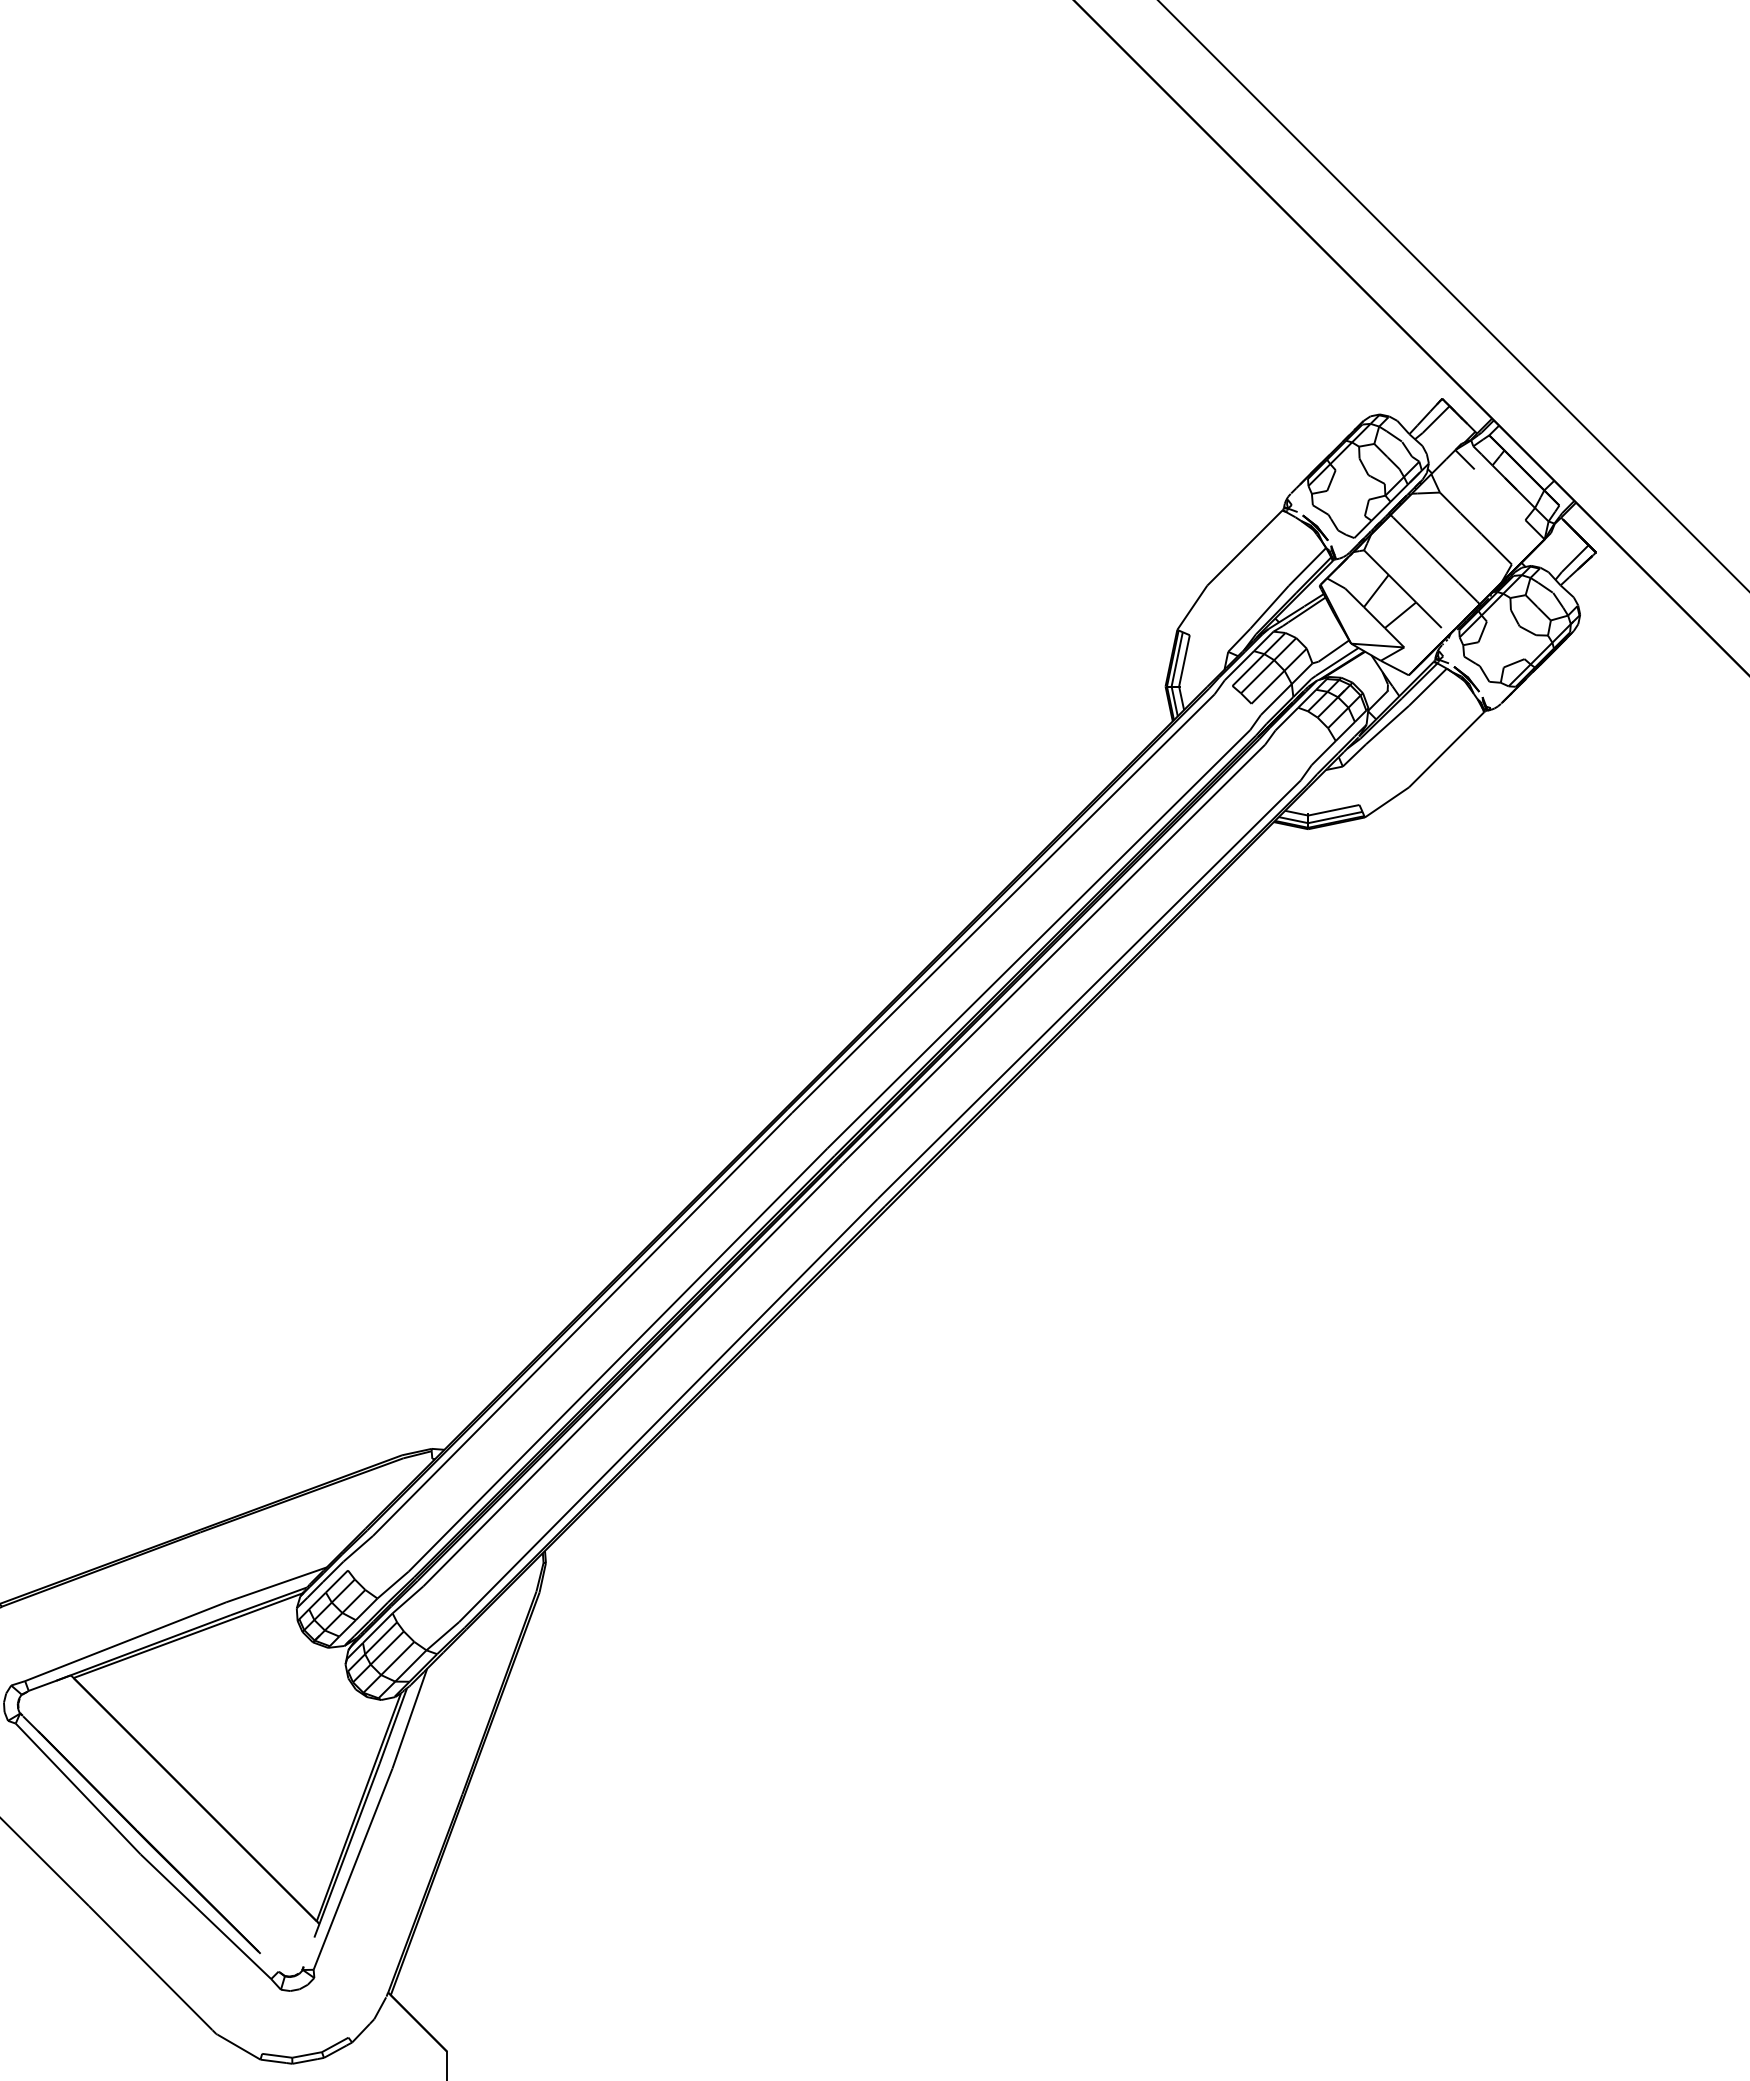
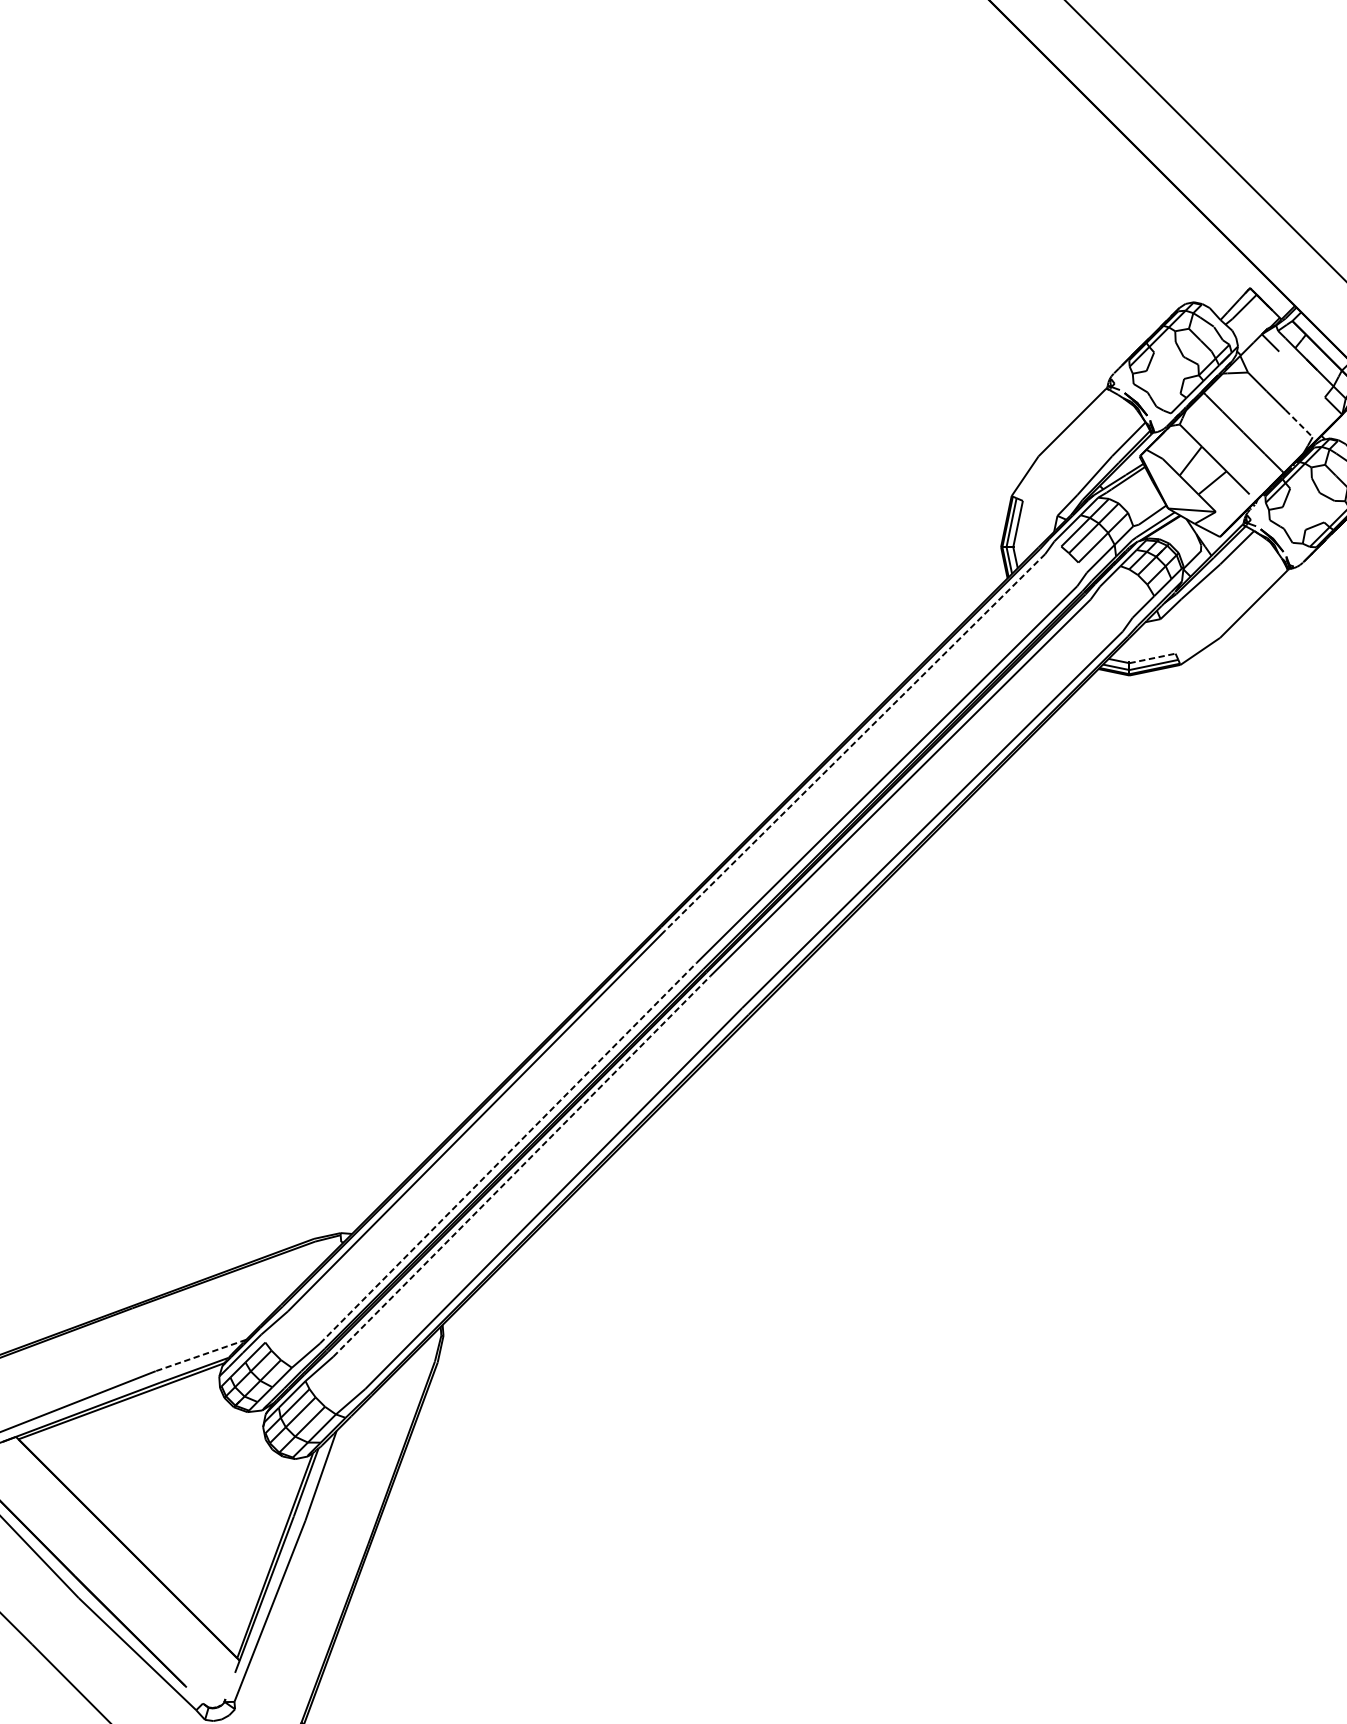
line: (1497, 549) -> (1299, 423), solid -> dashed
line: (1334, 810) -> (1153, 658), solid -> dashed
line: (1003, 903) -> (855, 742), solid -> dashed
line: (618, 1360) -> (508, 1153), solid -> dashed
line: (632, 1374) -> (521, 1166), solid -> dashed
line: (276, 1585) -> (201, 1356), solid -> dashed

